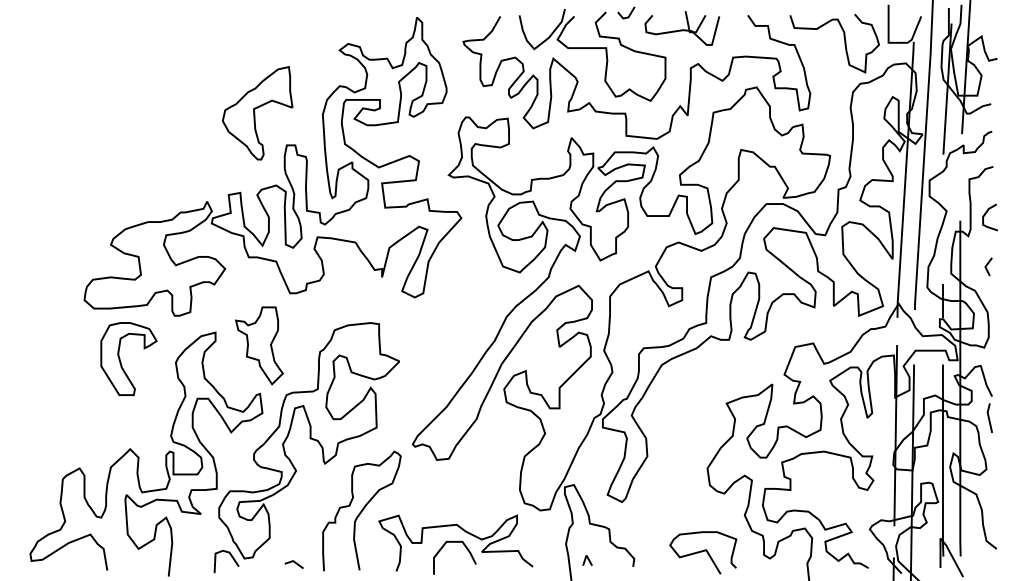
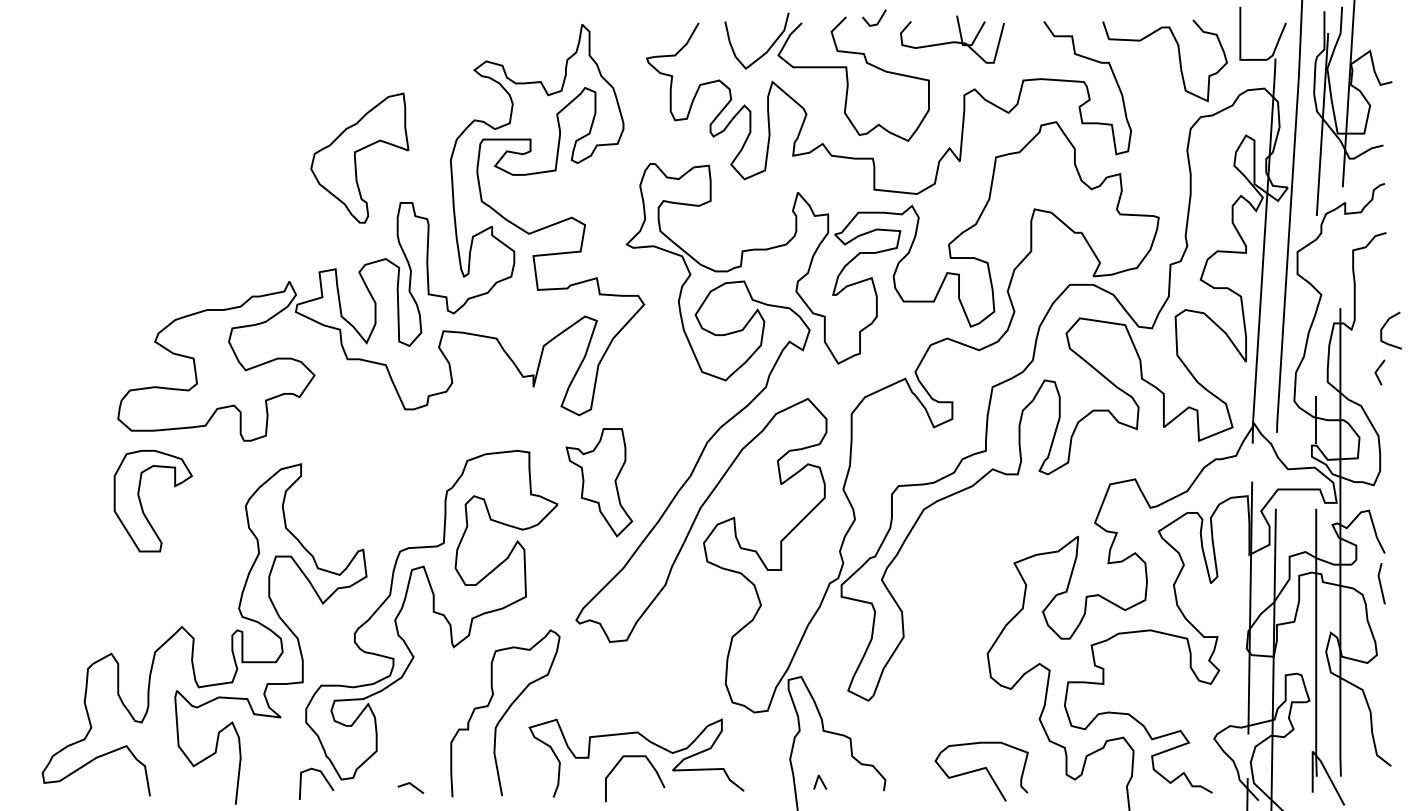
curve: (986, 213) -> (1385, 325), moved
part: (259, 345) -> (599, 482), moved
part: (121, 362) -> (142, 505), moved

